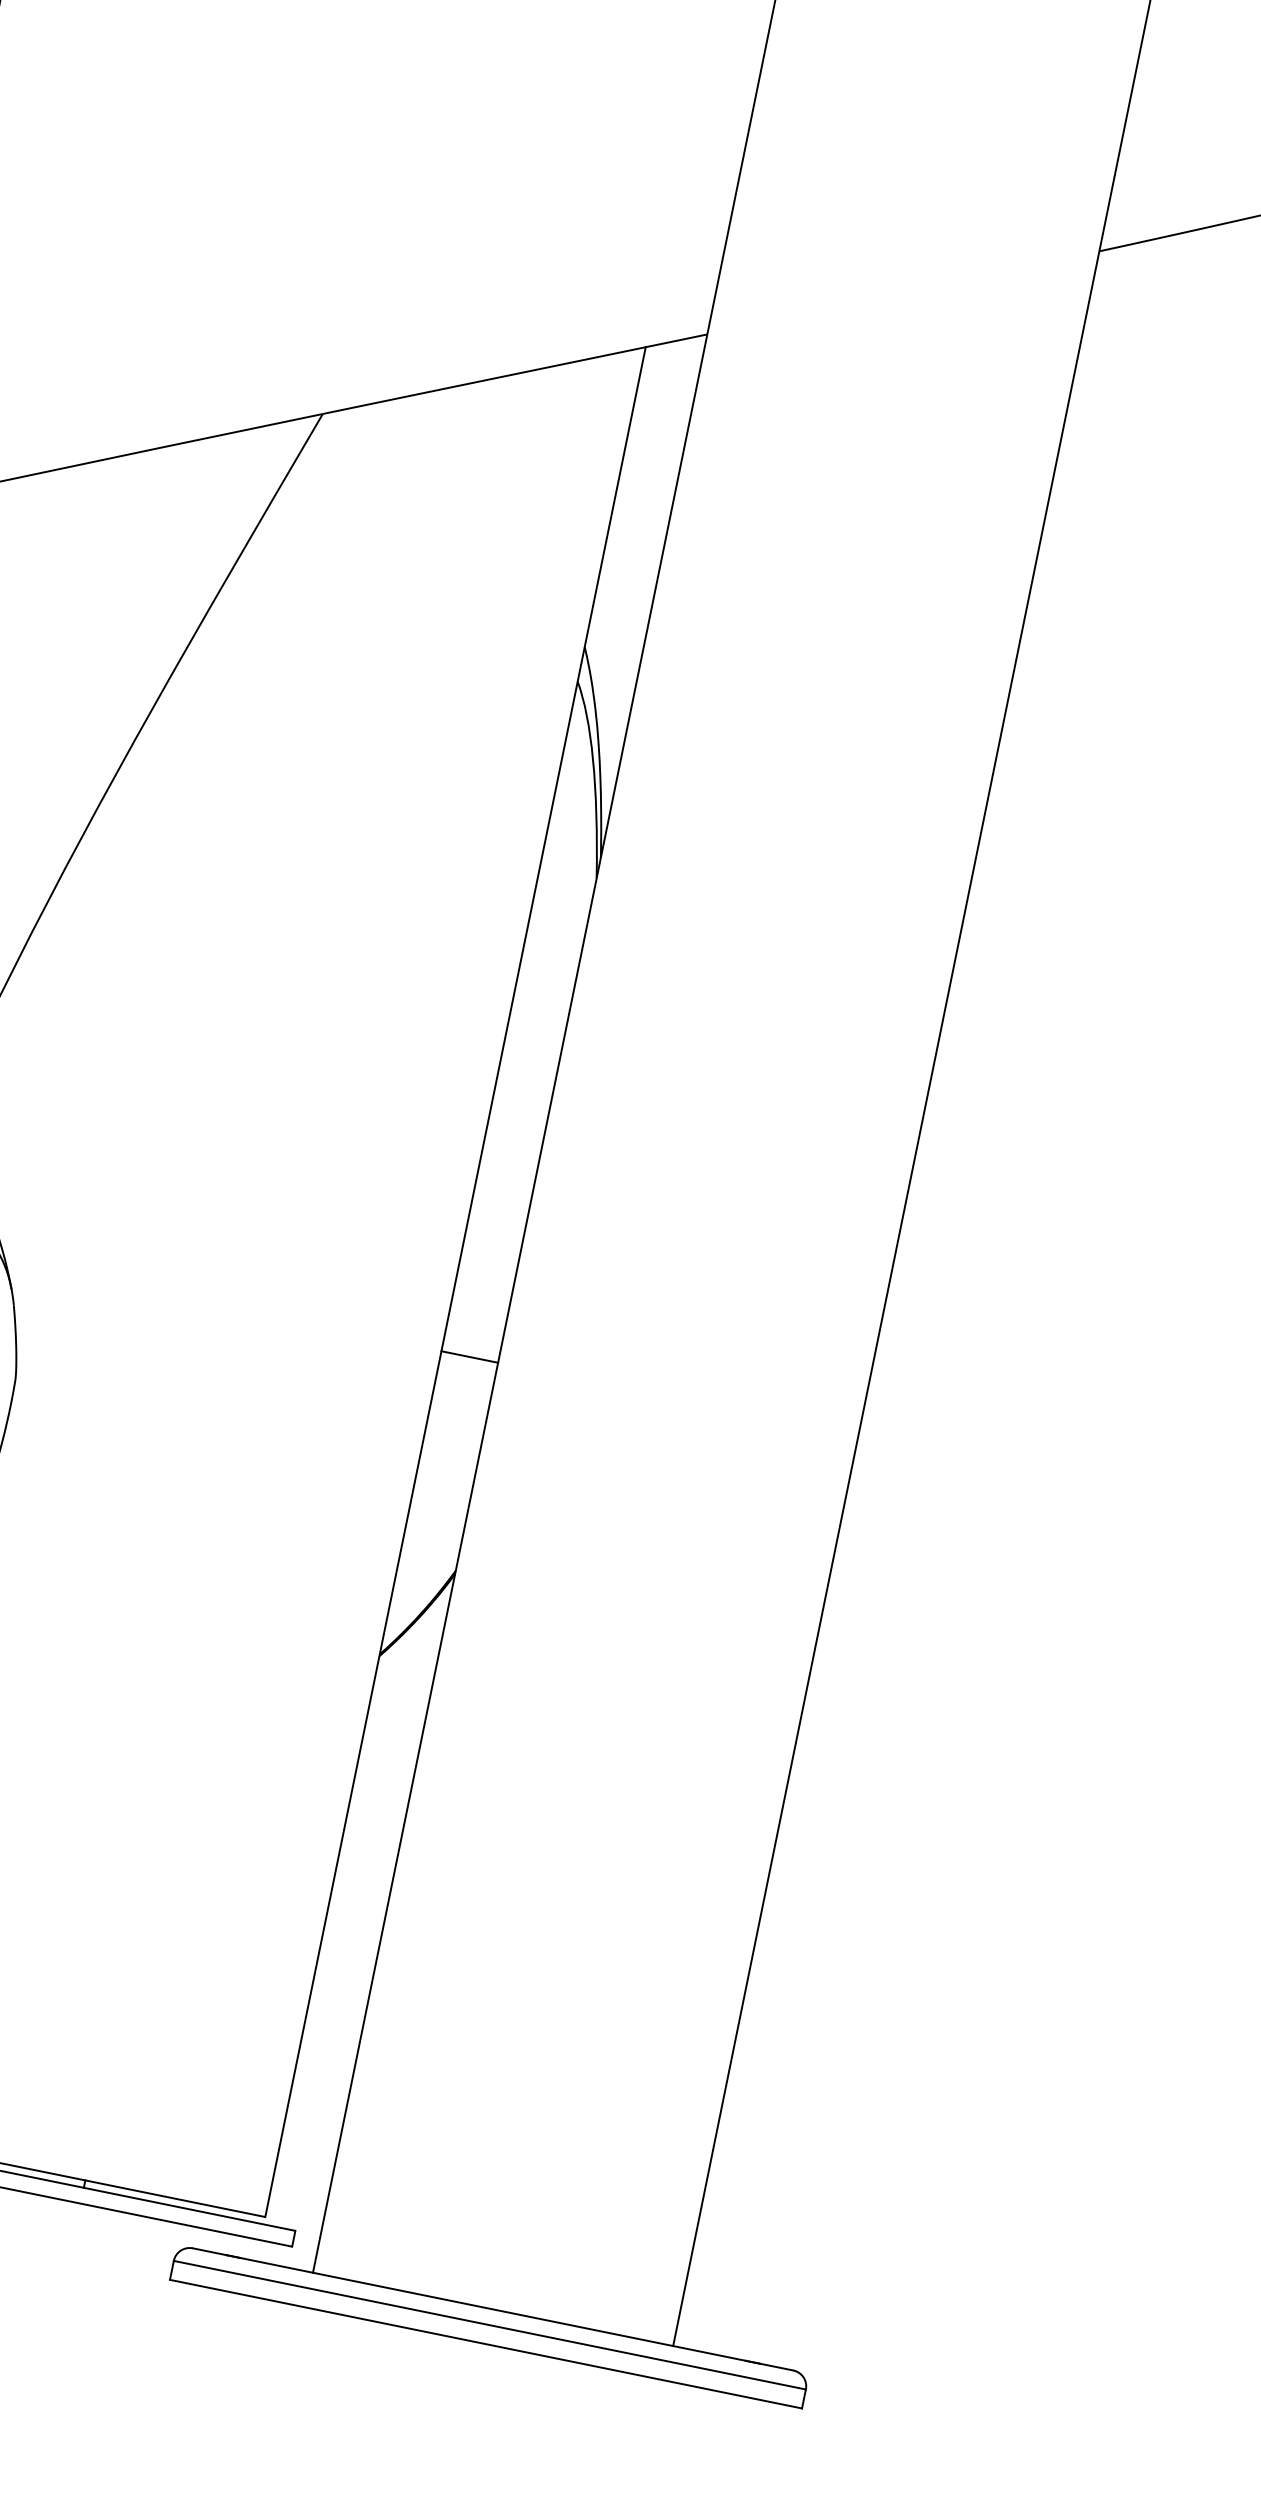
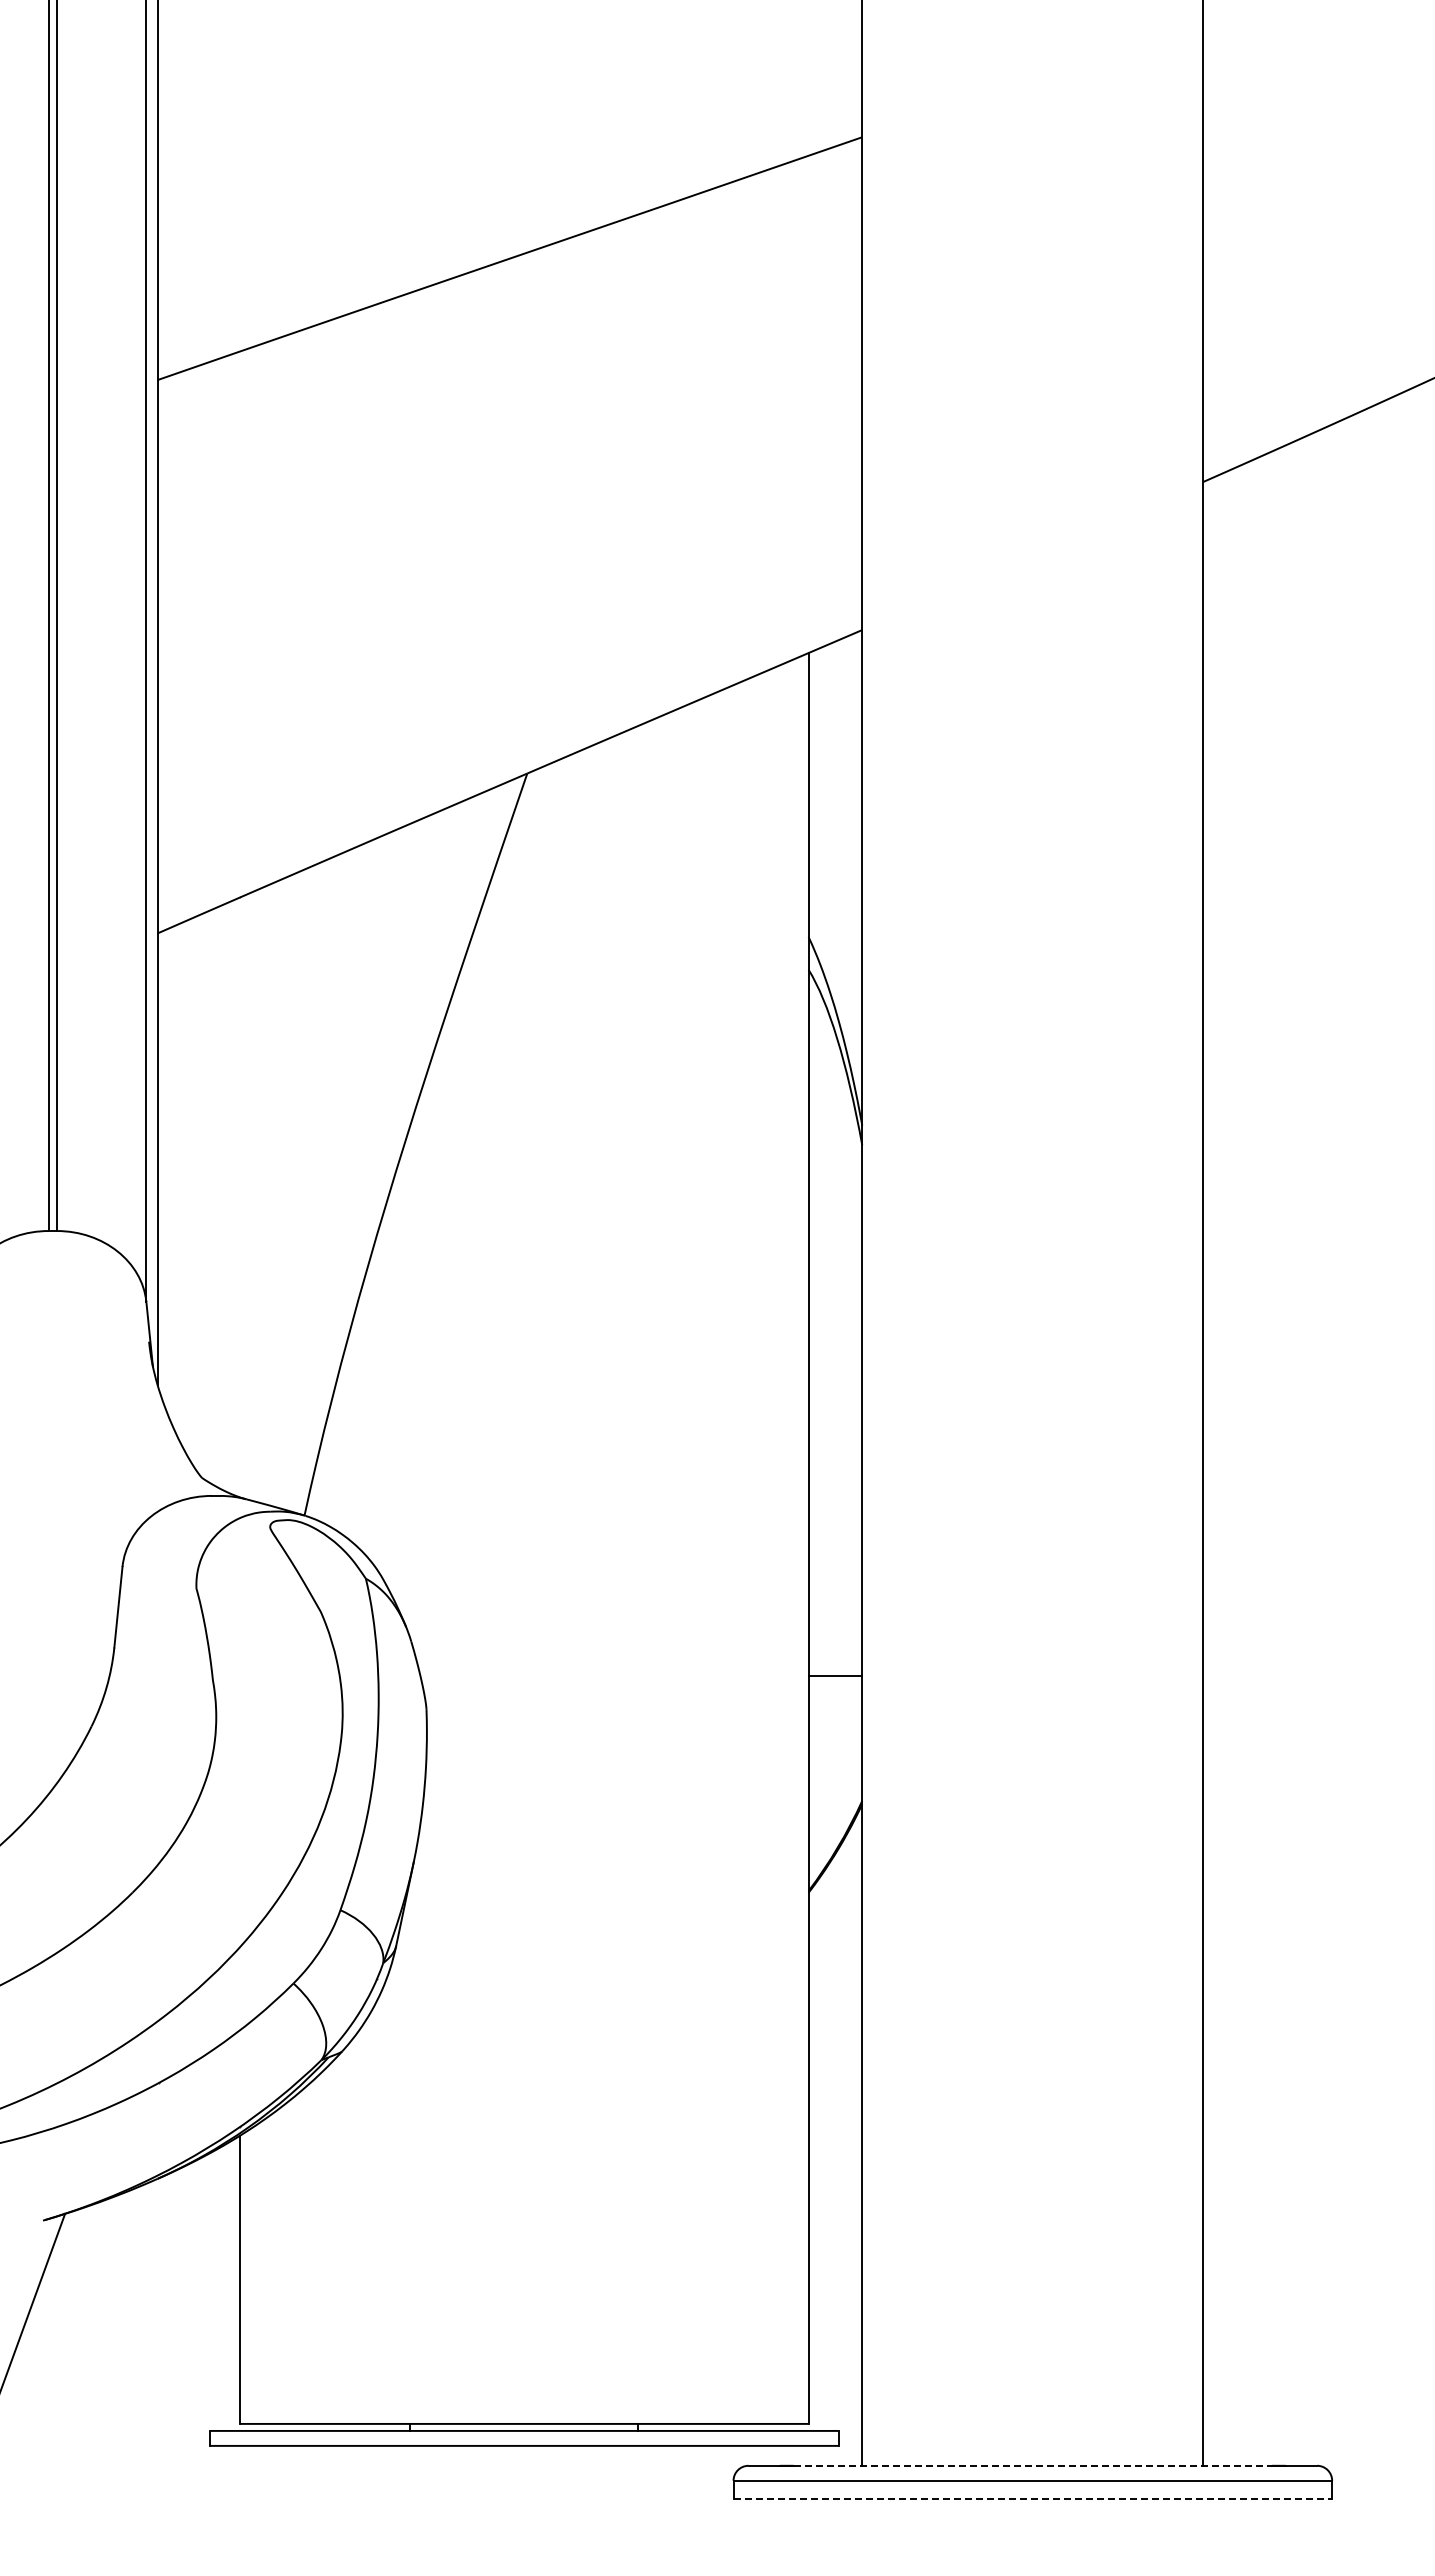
line: (469, 1356) -> (835, 1675), moved
line: (493, 2309) -> (1033, 2465), solid -> dashed
line: (486, 2344) -> (1033, 2498), solid -> dashed

